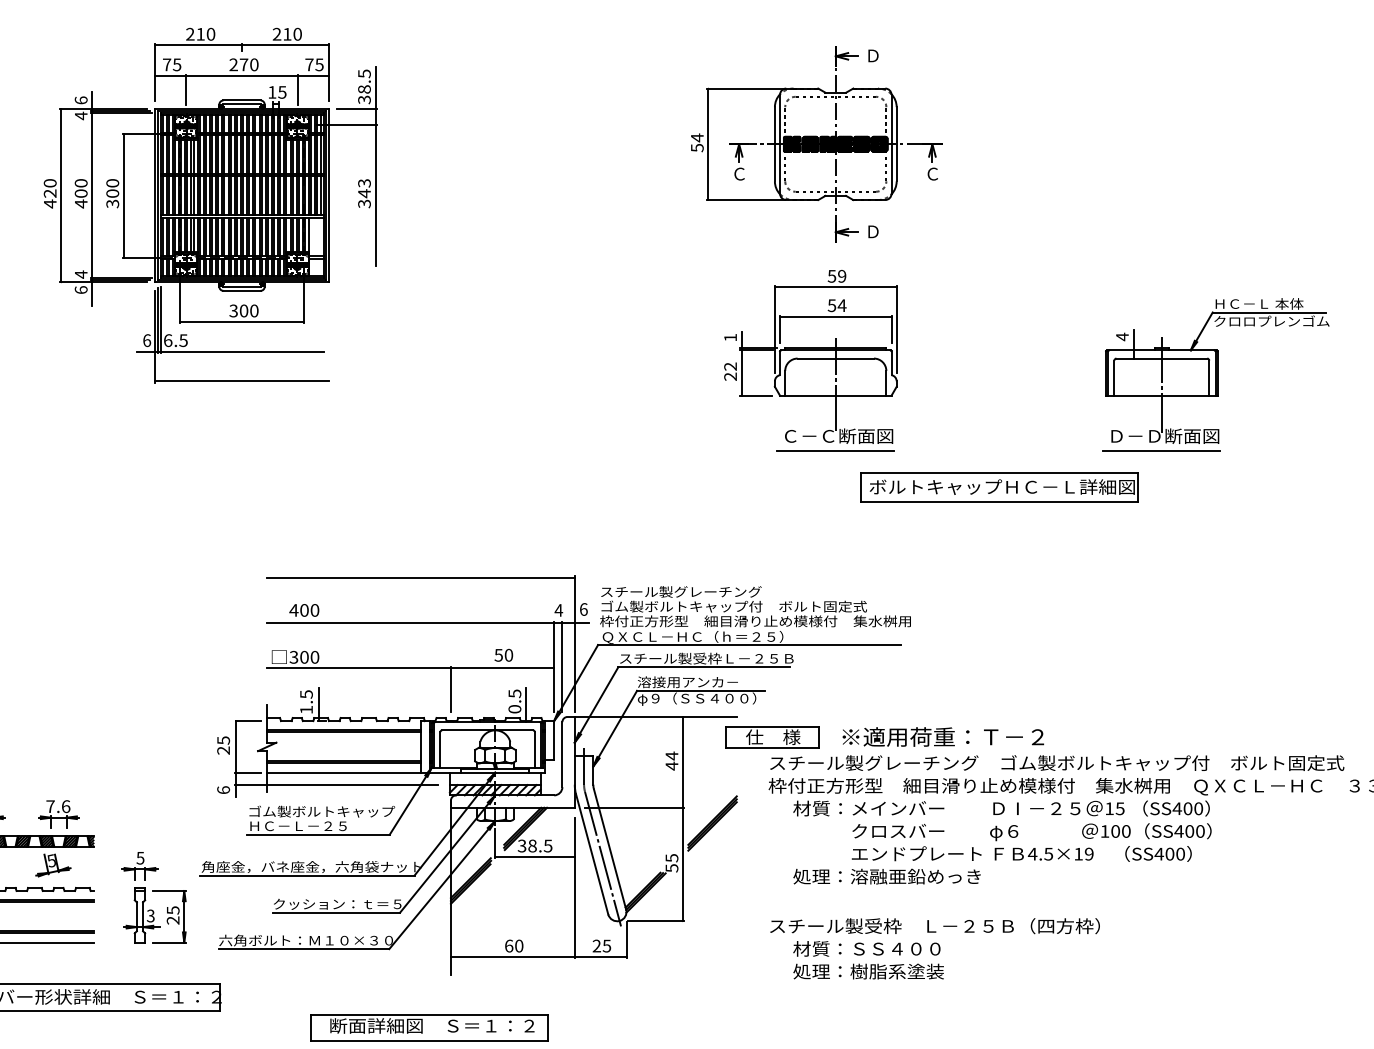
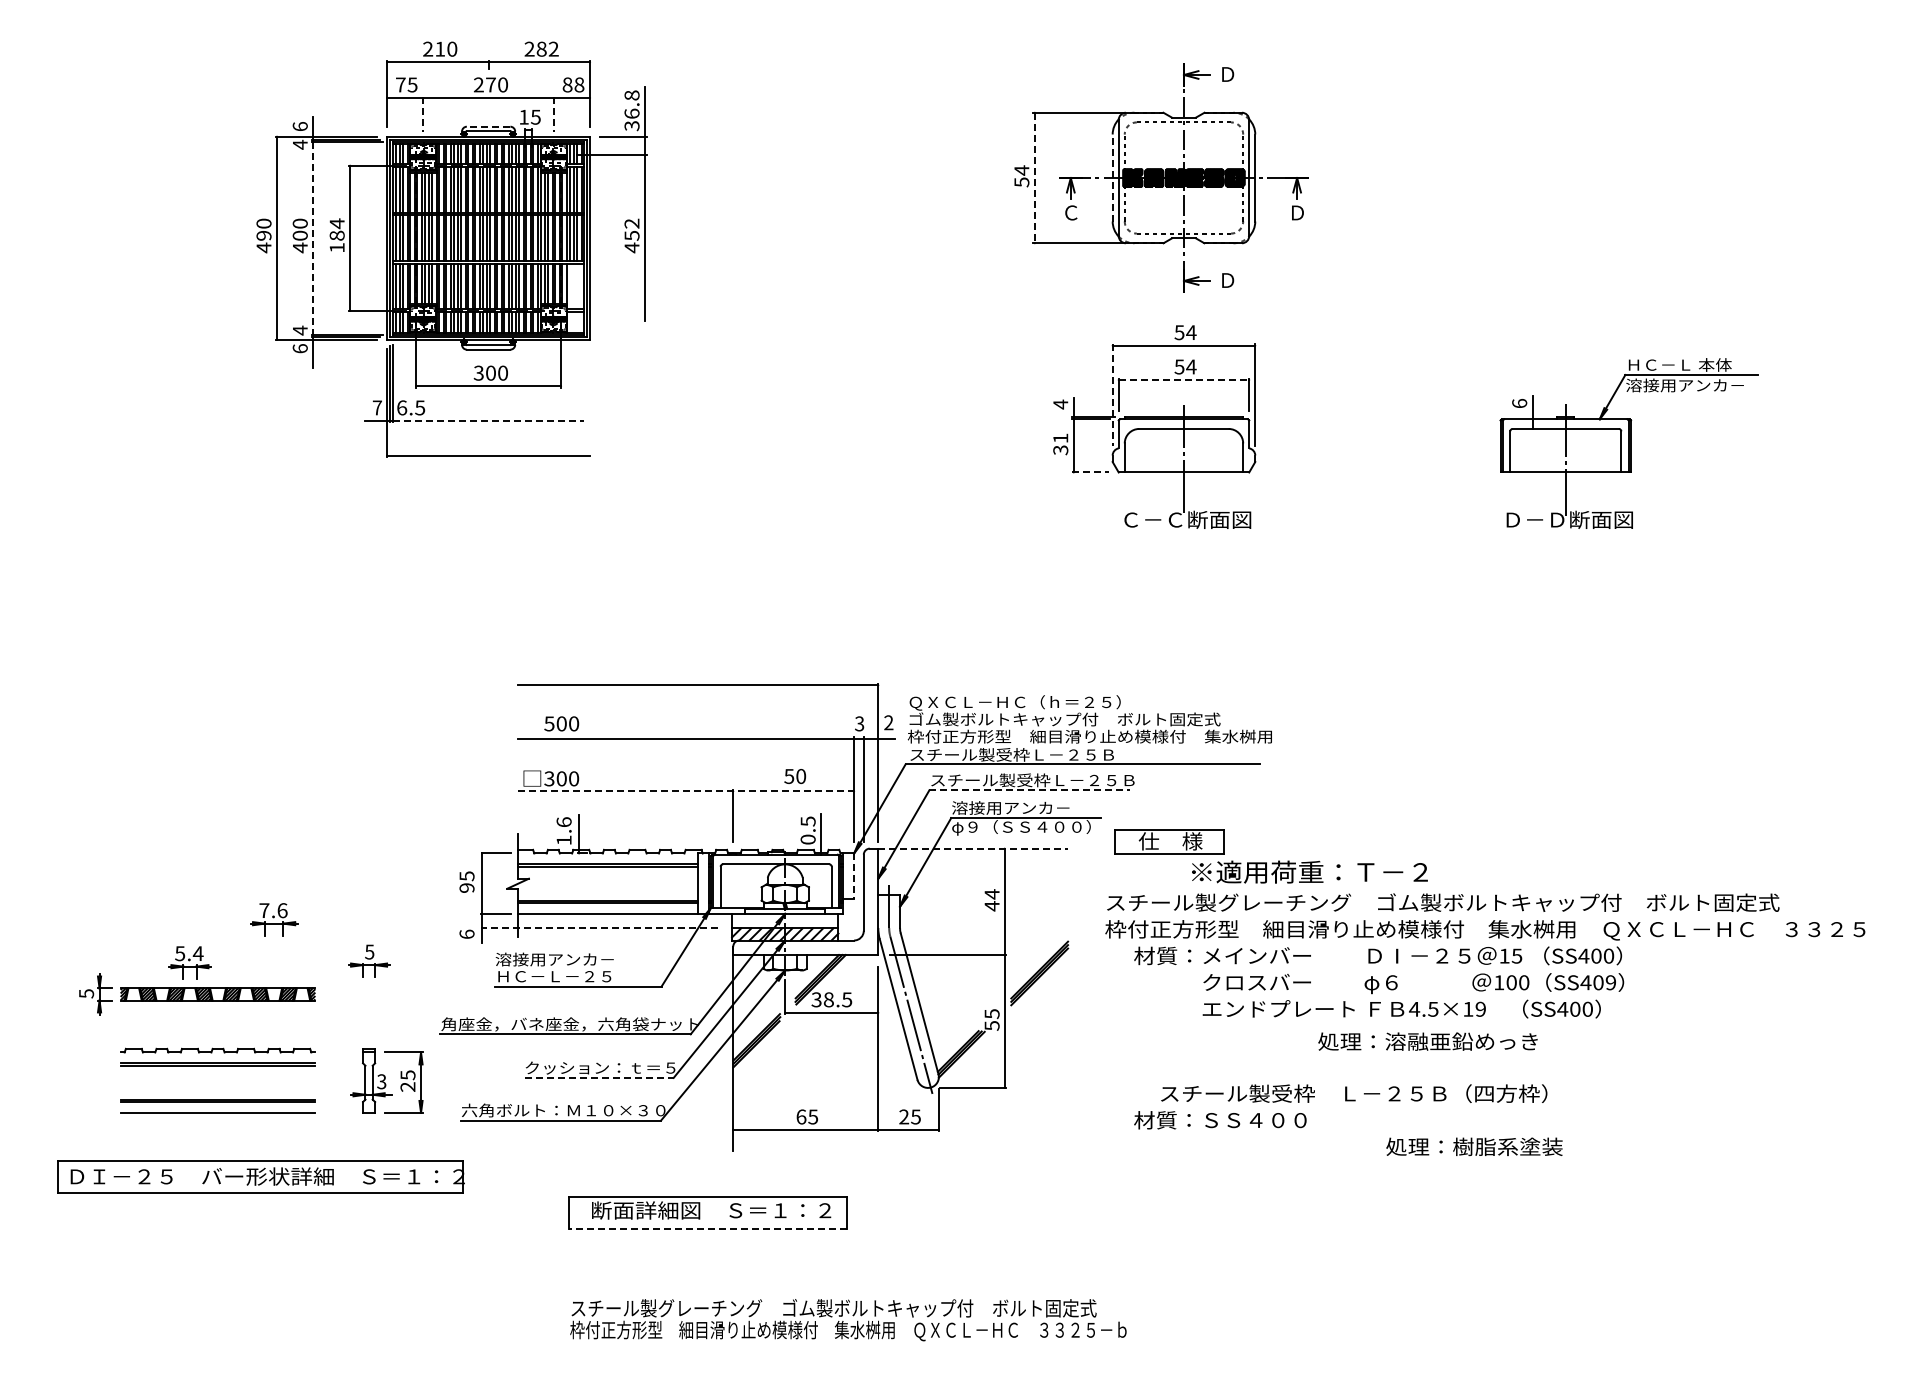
text: (292, 33) -> (547, 48), 210 -> 282
text: (314, 64) -> (573, 84), 75 -> 88
text: (364, 81) -> (631, 104), 38.5 -> 36.8
line: (186, 90) -> (423, 114), solid -> dashed
line: (297, 90) -> (553, 114), solid -> dashed
line: (241, 100) -> (488, 126), solid -> dashed
line: (708, 144) -> (1034, 178), solid -> dashed
line: (774, 144) -> (1112, 178), solid -> dashed
text: (932, 173) -> (1297, 212), Ｃ -> Ｄ
text: (50, 193) -> (264, 235), 420 -> 490
text: (112, 193) -> (336, 235), 300 -> 184
text: (364, 193) -> (631, 235), 343 -> 452
line: (92, 195) -> (313, 238), solid -> dashed
text: (842, 276) -> (1191, 332), 59 -> 54
line: (836, 317) -> (1184, 380), solid -> dashed
text: (1271, 321) -> (1694, 385), クロロプレンゴム -> 溶接用アンカ－
line: (774, 330) -> (1112, 395), solid -> dashed
text: (1122, 336) -> (1519, 403), 4 -> 6
text: (730, 337) -> (1060, 404), 1 -> 4
text: (147, 340) -> (377, 407), 6 -> 7
line: (242, 351) -> (489, 420), solid -> dashed
text: (730, 371) -> (1060, 444), 22 -> 31
line: (756, 395) -> (1091, 472), solid -> dashed
line: (835, 450) -> (1183, 536), removed
line: (1161, 450) -> (1565, 536), removed
part: (998, 487) -> (1374, 579), removed
text: (691, 592) -> (1014, 702), スチール製グレーチング -> ＱＸＣＬ－ＨＣ（ｈ＝２５）
text: (583, 609) -> (888, 722), 6 -> 2
text: (293, 610) -> (548, 723), 400 -> 500
text: (558, 610) -> (859, 723), 4 -> 3
text: (692, 637) -> (1016, 755), ＱＸＣＬ－ＨＣ（ｈ＝２５） -> スチール製受枠Ｌ－２５Ｂ
line: (704, 667) -> (1030, 790), solid -> dashed
line: (411, 668) -> (686, 791), solid -> dashed
text: (305, 694) -> (563, 822), 1.5 -> 1.6
line: (656, 716) -> (973, 848), solid -> dashed
part: (772, 737) -> (1169, 841), moved
line: (554, 740) -> (854, 876), solid -> dashed
text: (223, 750) -> (467, 887), 25 -> 95
line: (336, 785) -> (599, 928), solid -> dashed
text: (321, 811) -> (581, 959), ゴム製ボルトキャップ -> 溶接用アンカ－
part: (59, 814) -> (274, 919), moved
text: (1200, 831) -> (1610, 982), SS400 -> SS409
part: (53, 865) -> (267, 1022), removed
part: (140, 865) -> (369, 960), moved
text: (886, 876) -> (1427, 1041), moved
line: (336, 912) -> (599, 1077), solid -> dashed
text: (935, 926) -> (1354, 1093), moved
text: (519, 945) -> (813, 1116), 60 -> 65
text: (868, 971) -> (1474, 1146), moved
line: (429, 1041) -> (708, 1228), solid -> dashed

